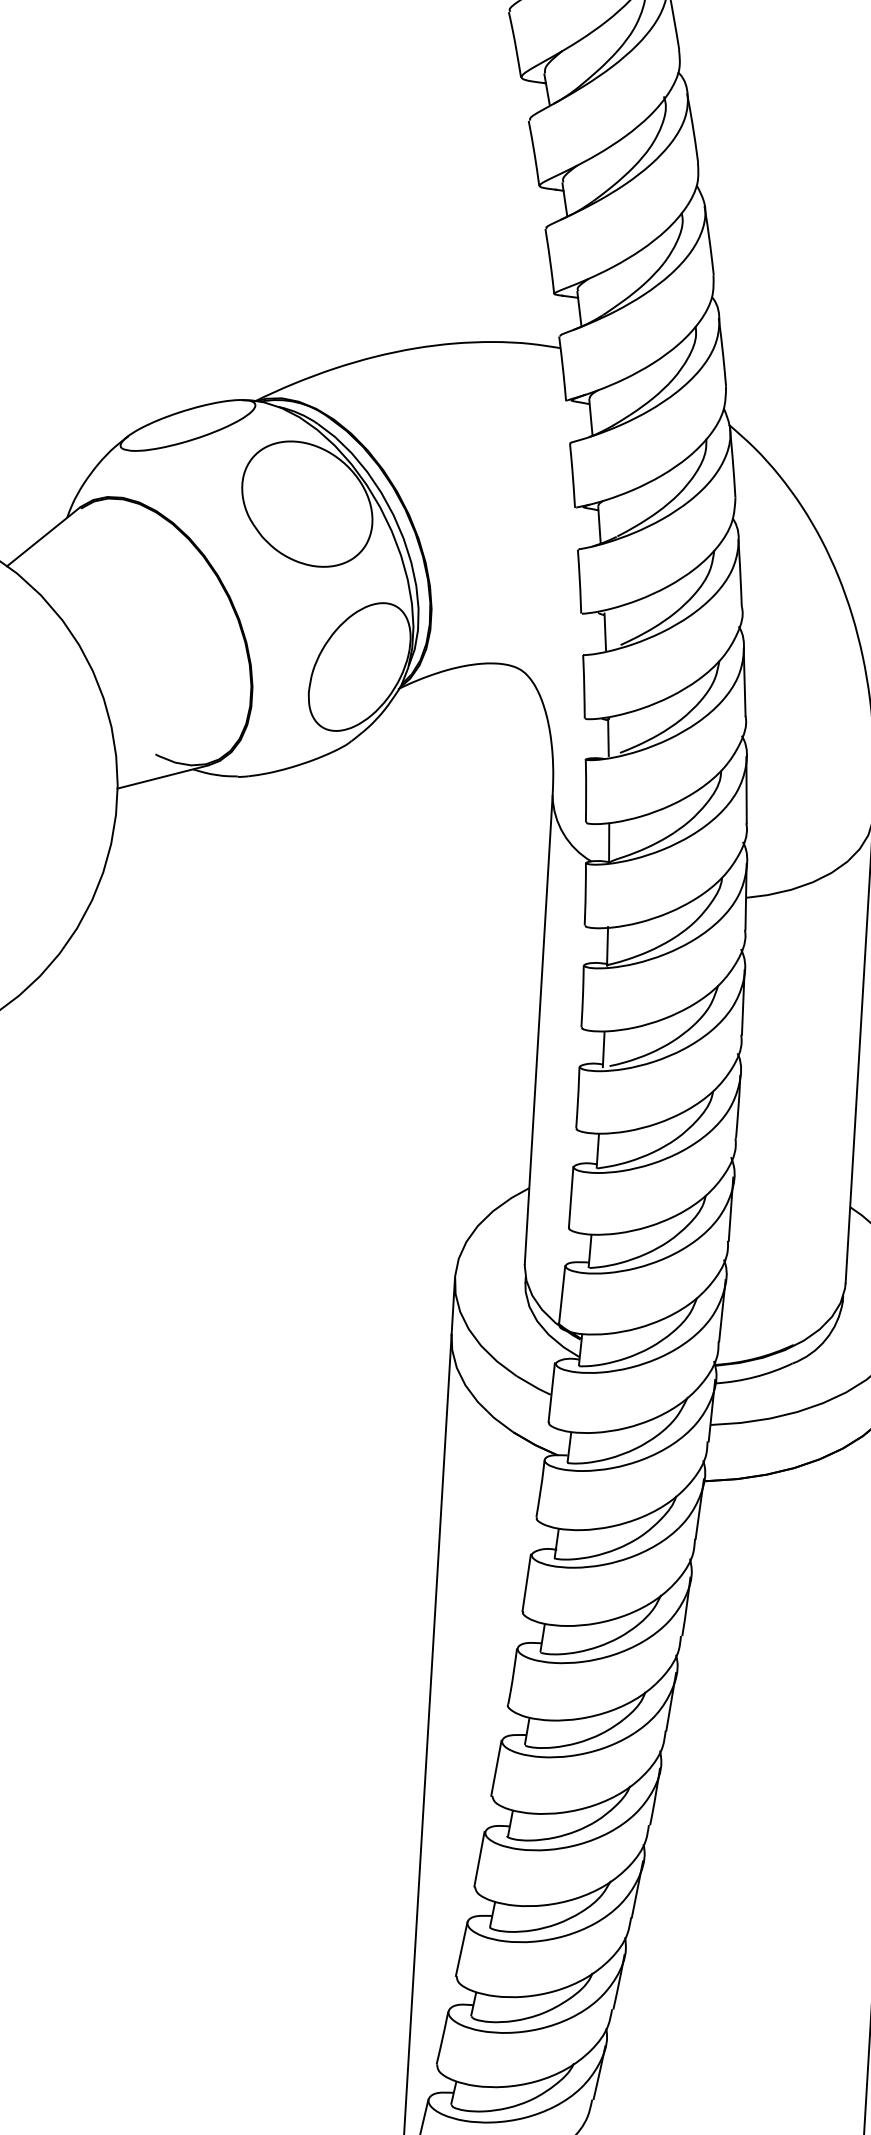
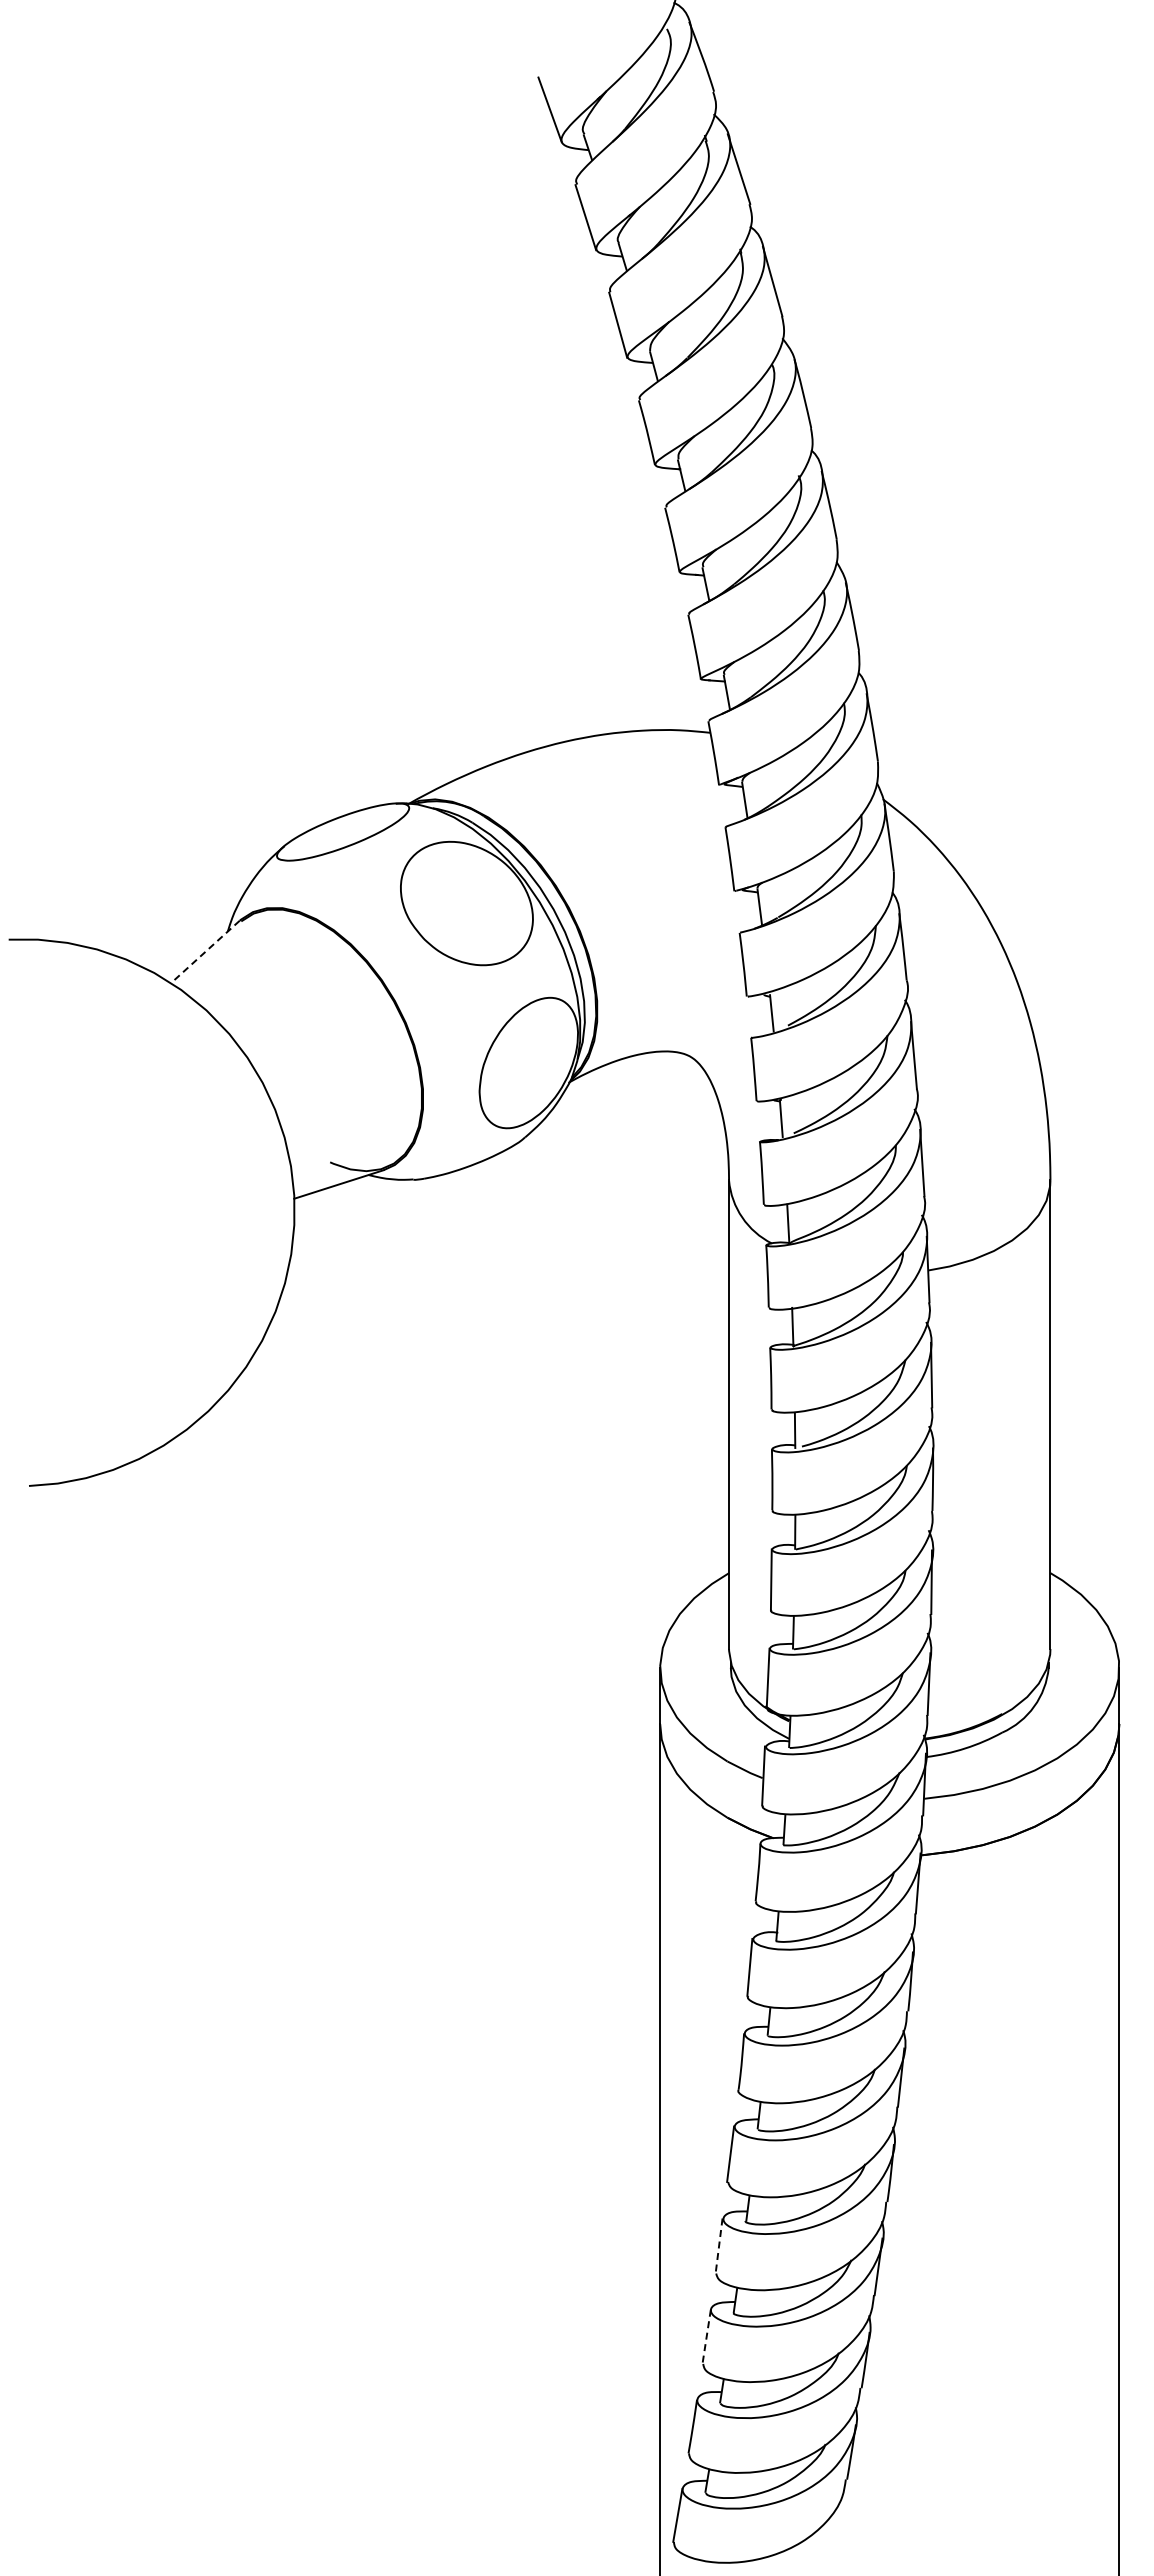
line: (43, 537) -> (205, 952), solid -> dashed
line: (479, 1859) -> (719, 2246), solid -> dashed
line: (461, 1949) -> (706, 2337), solid -> dashed

